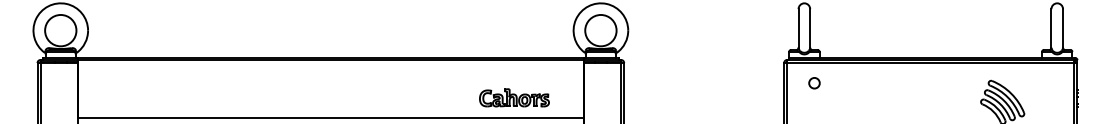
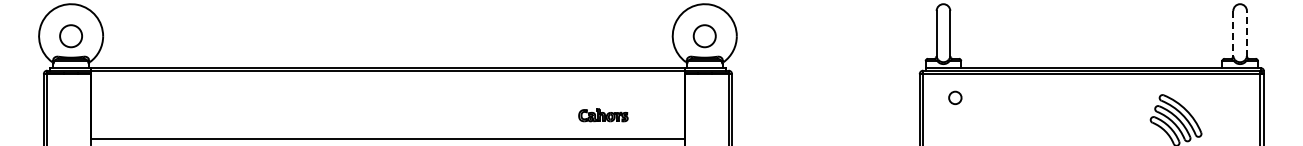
line: (1051, 28) -> (1233, 33), solid -> dashed
line: (1062, 28) -> (1246, 33), solid -> dashed
circle: (60, 30) -> (70, 35), size x0.6
circle: (600, 30) -> (704, 35), size x0.6
part: (514, 98) -> (603, 115), size x0.6

